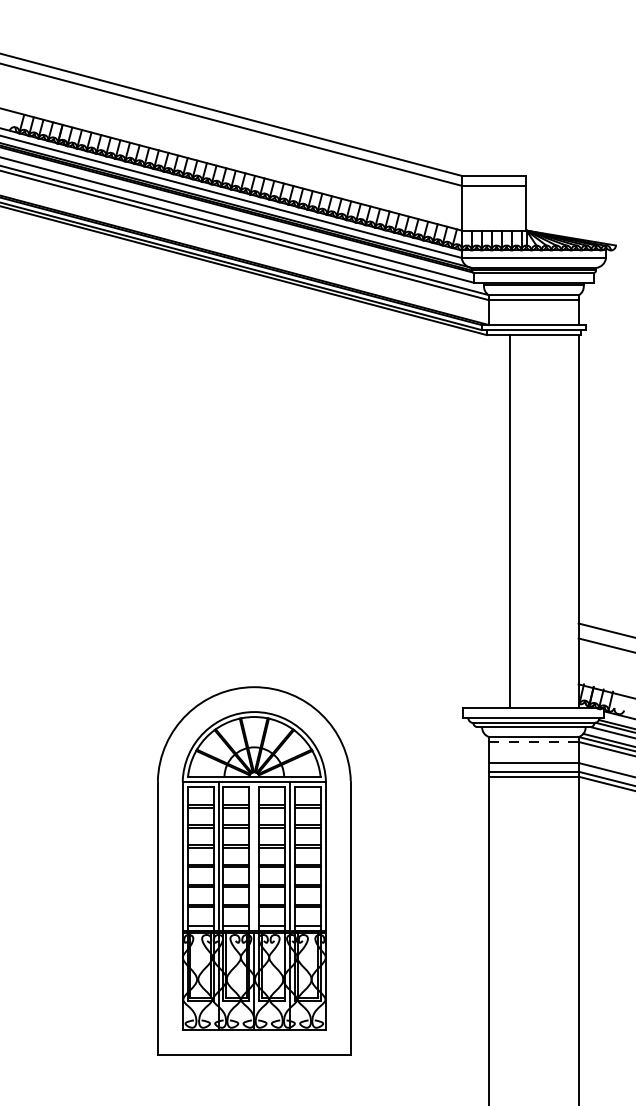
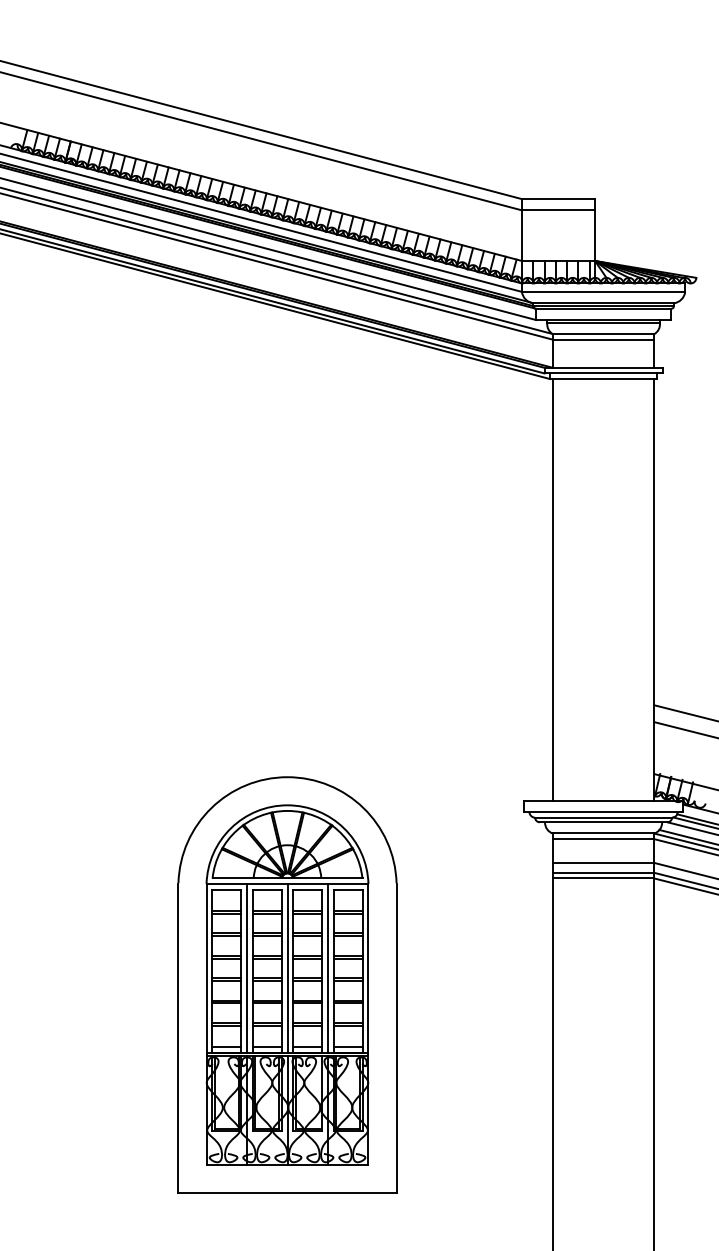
line: (509, 521) -> (552, 589), moved
line: (532, 742) -> (602, 839), dashed -> solid
line: (254, 856) -> (287, 968), added

